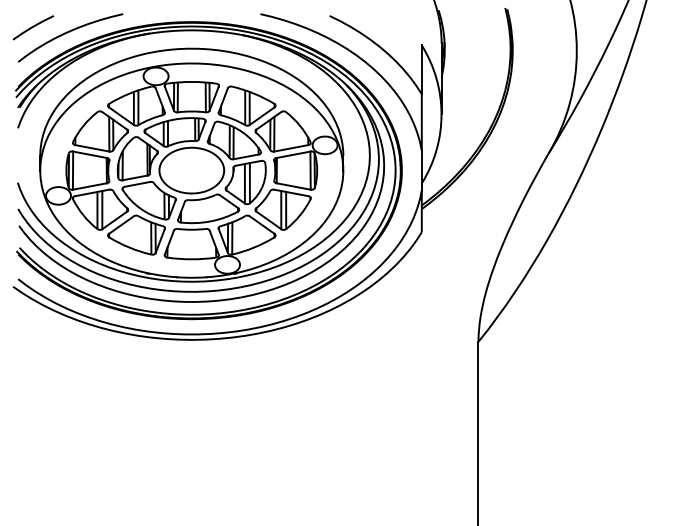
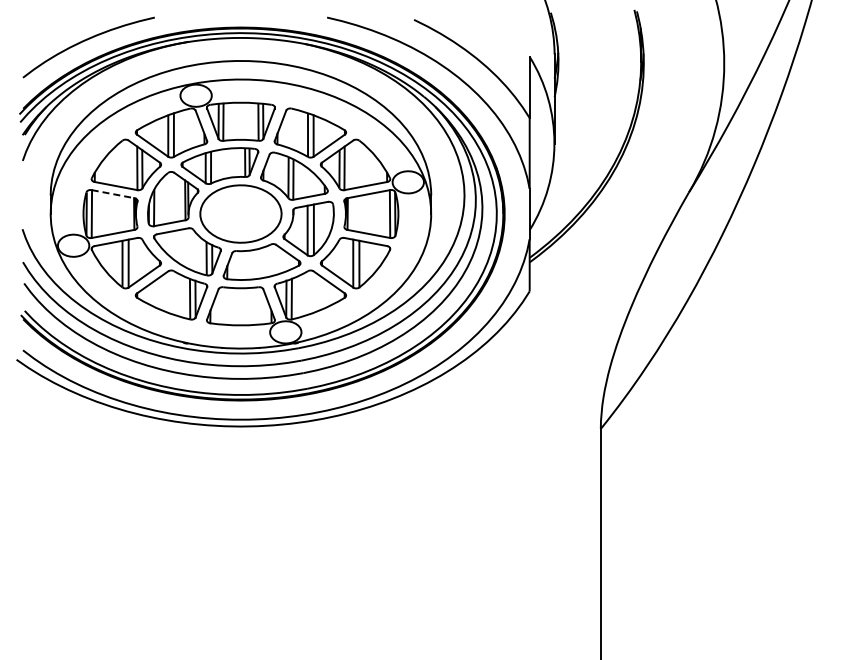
line: (32, 27) -> (41, 34), removed
line: (90, 155) -> (113, 194), solid -> dashed

